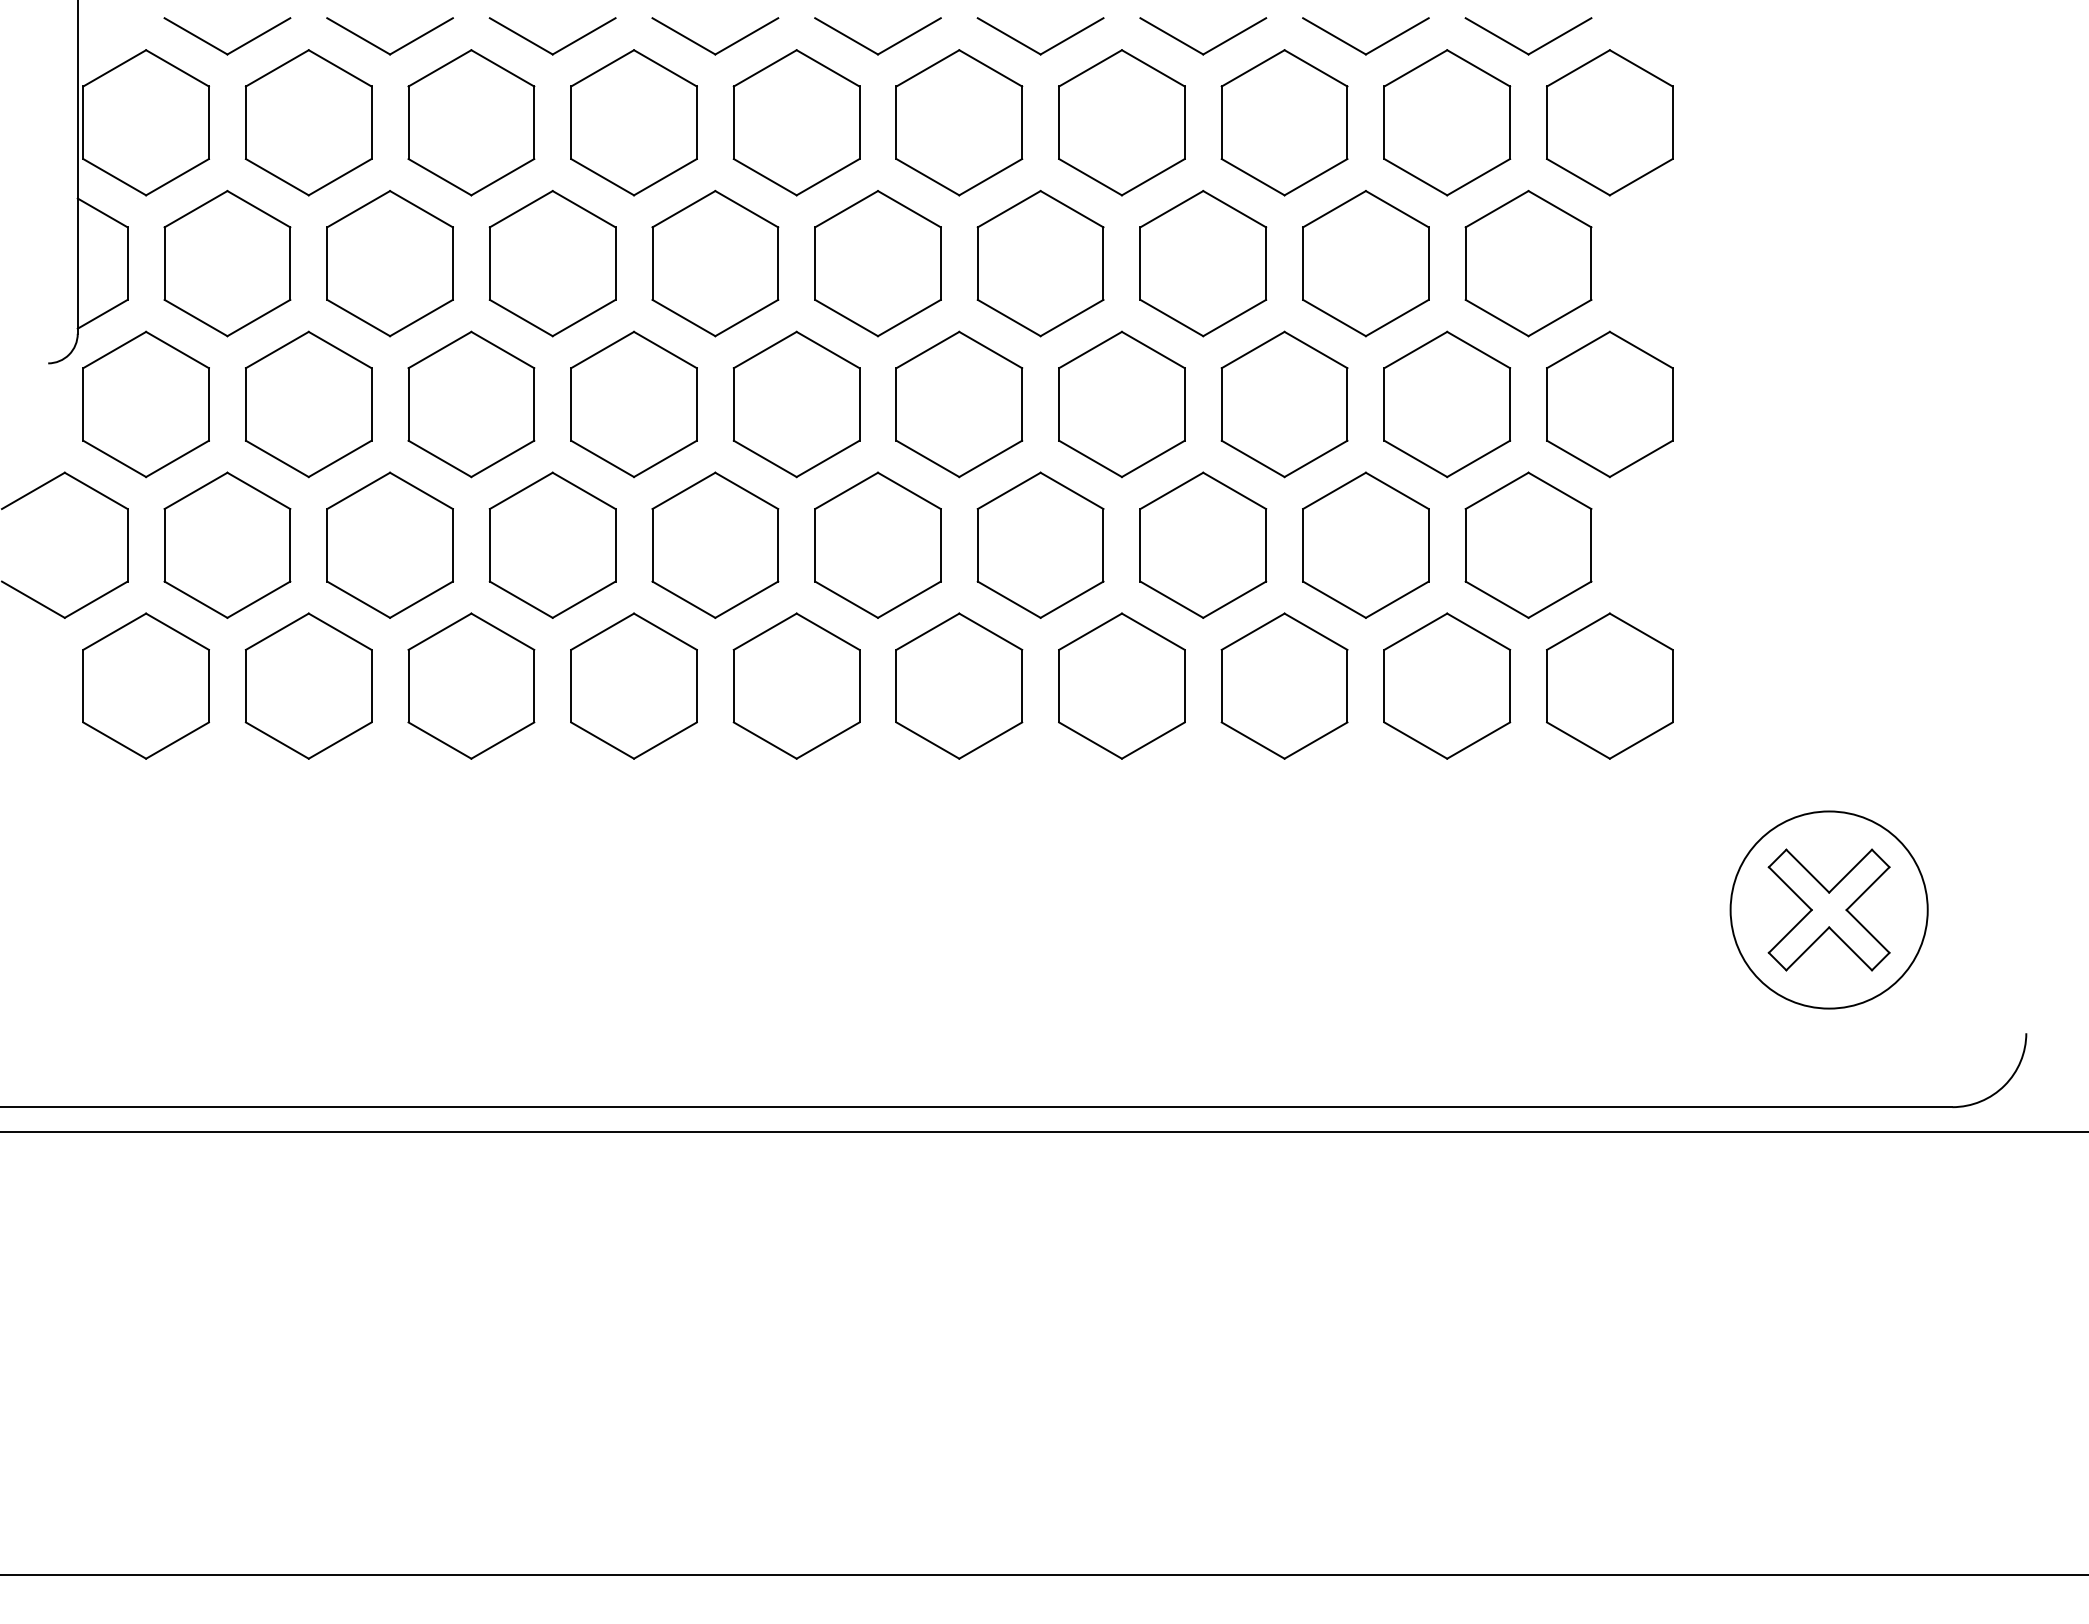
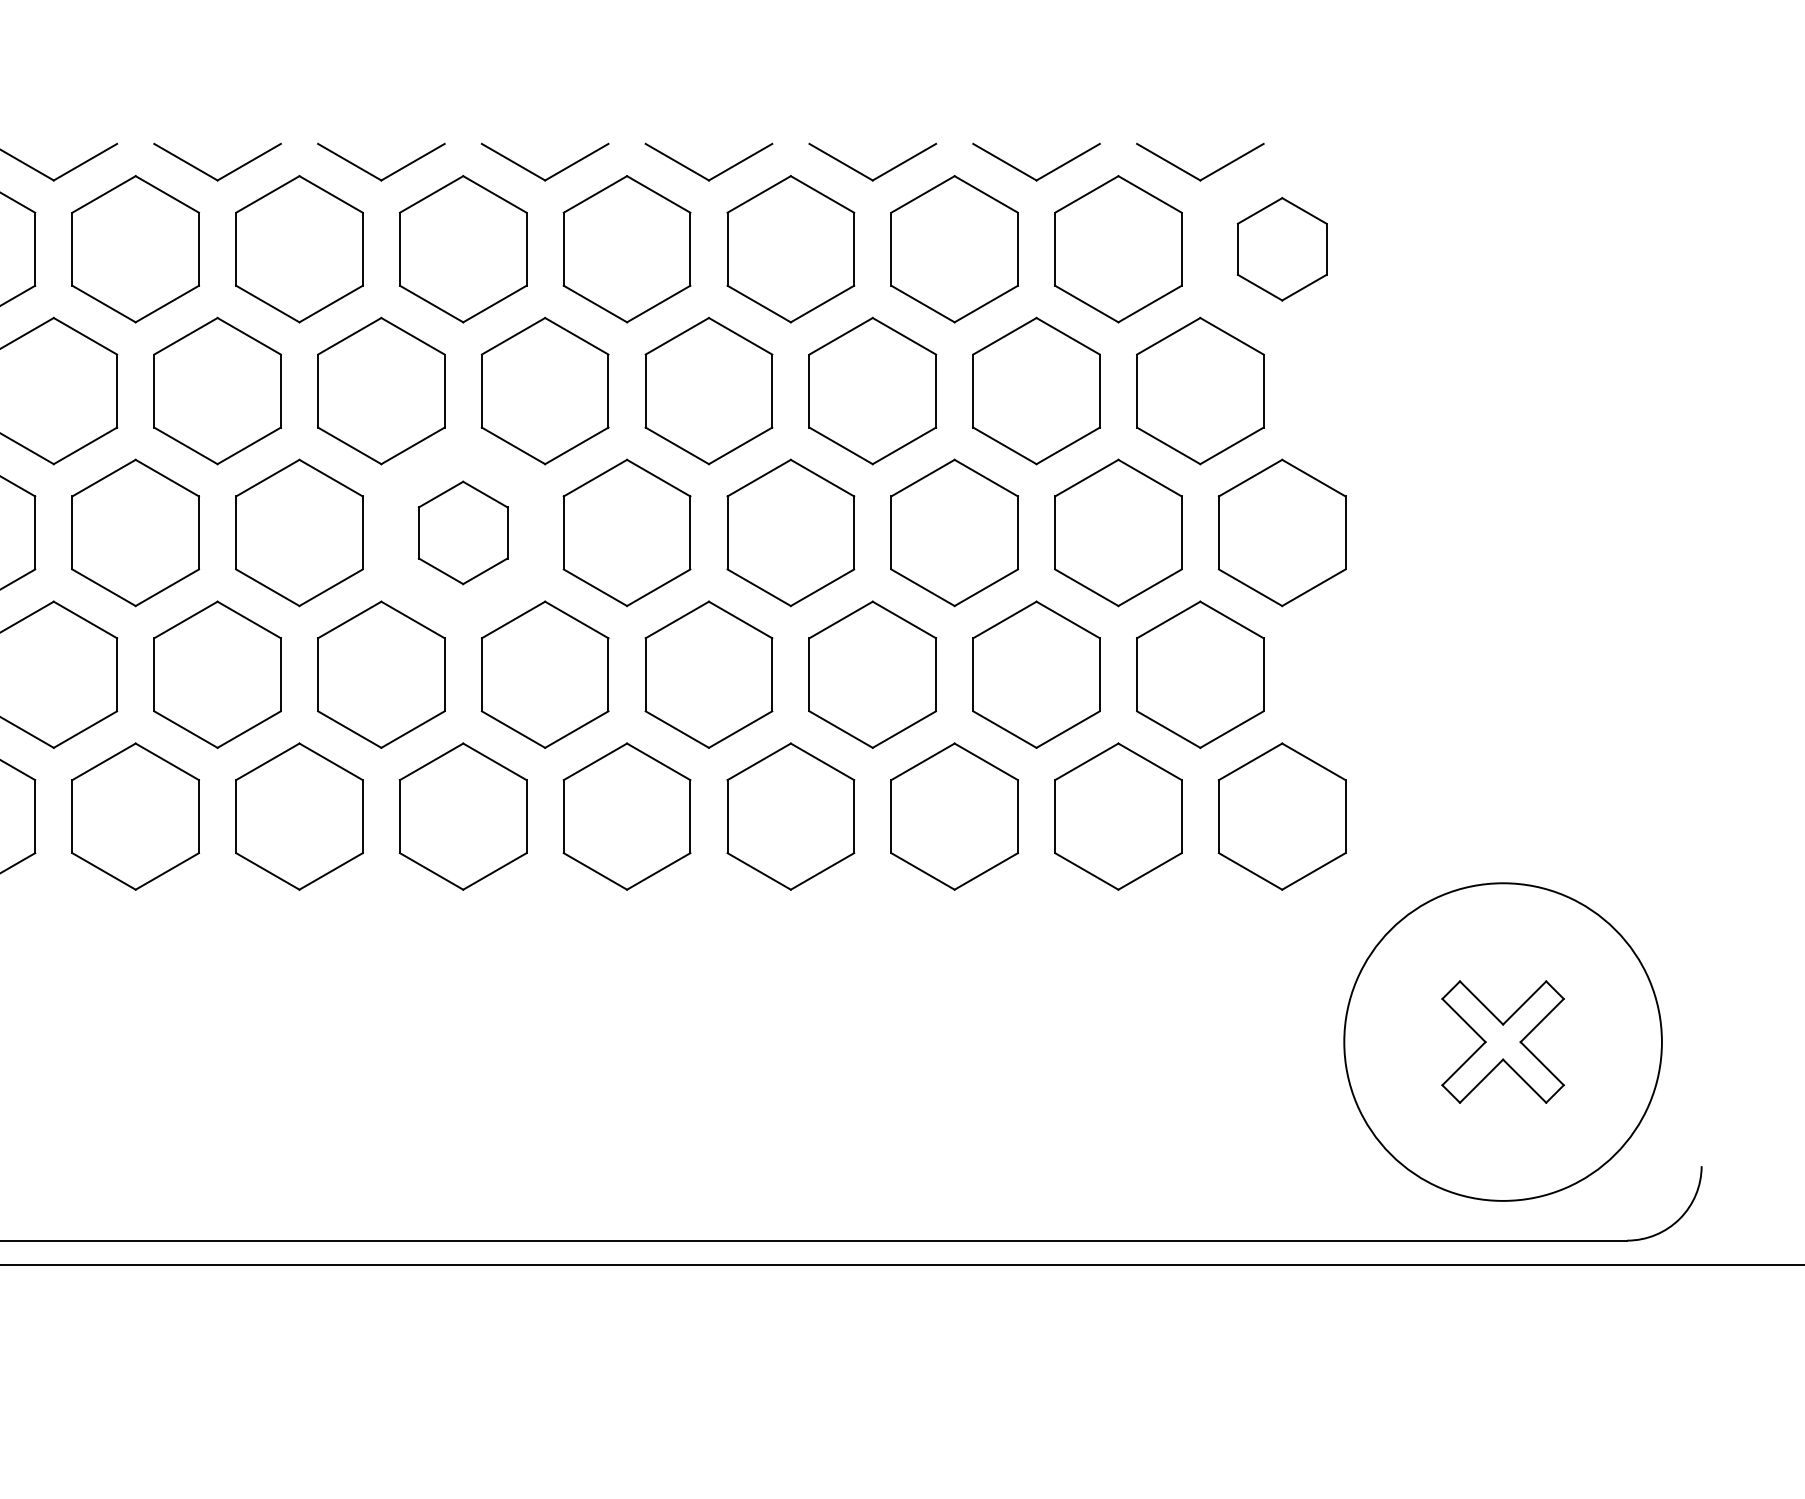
part: (1609, 122) -> (1281, 248), size x0.7
part: (796, 404) -> (463, 532), size x0.7
circle: (1828, 909) -> (1502, 1041), size x1.6

